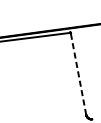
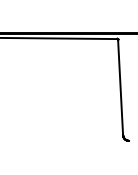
line: (78, 74) -> (120, 87), dashed -> solid

